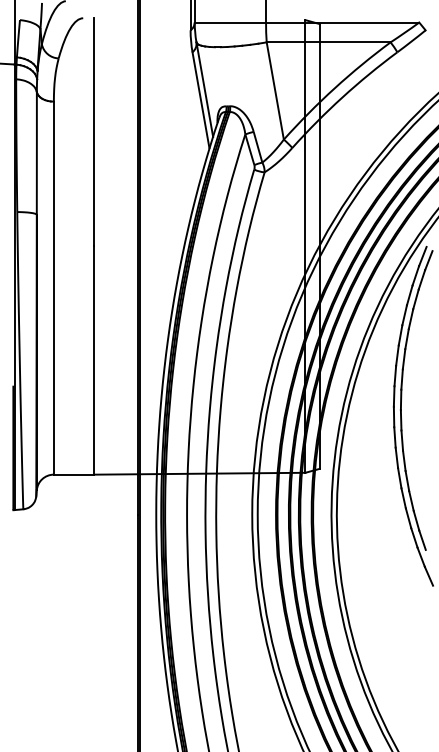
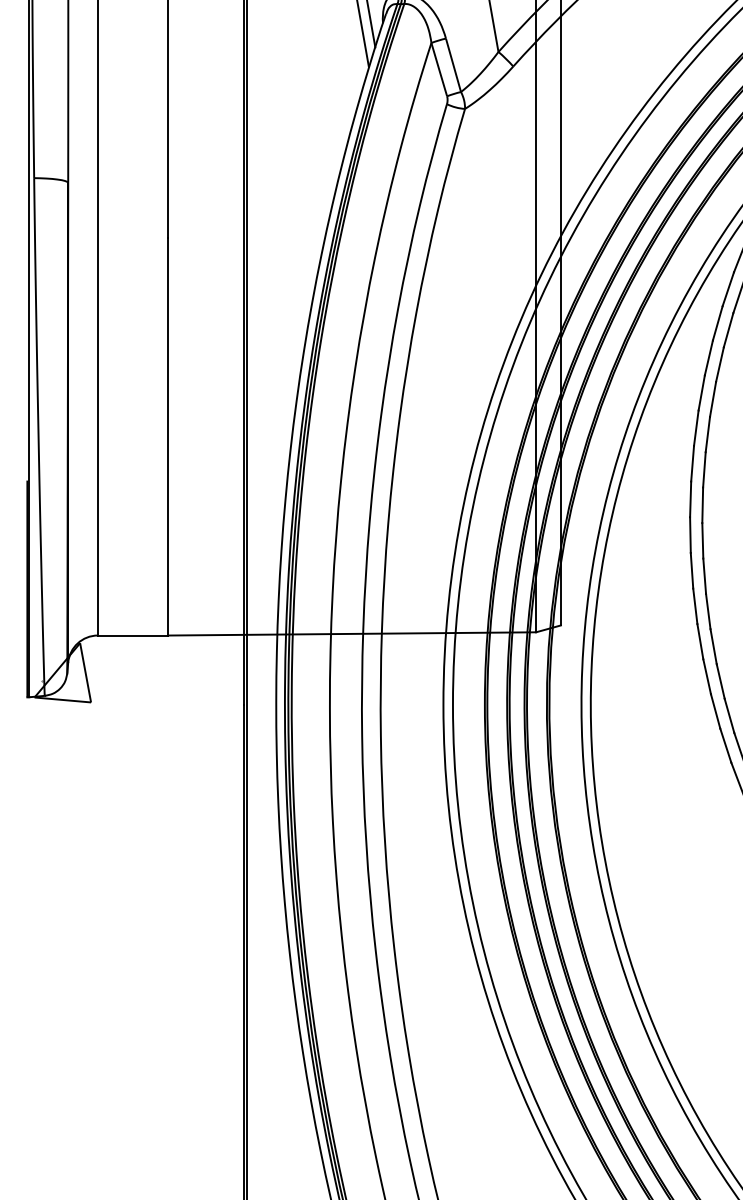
hatch: (33, 496) -> (62, 673), added

